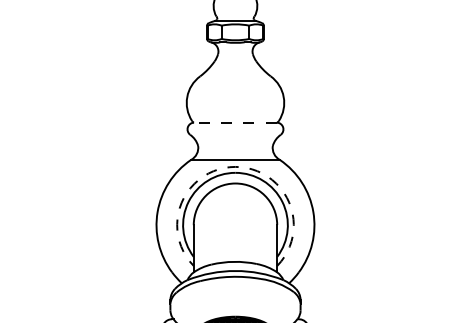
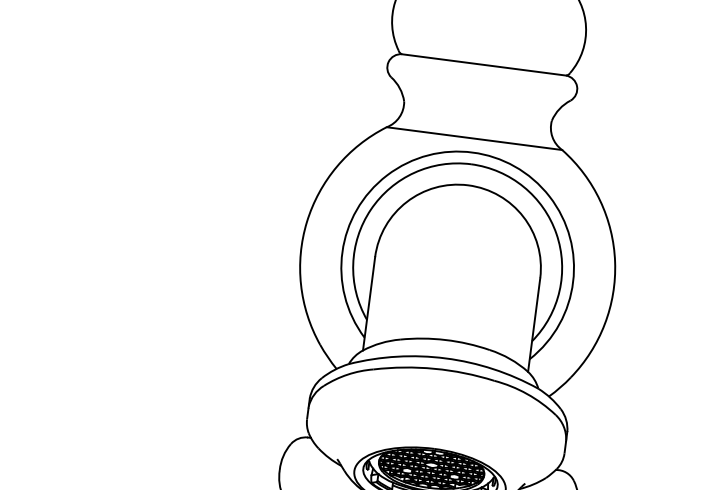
line: (235, 122) -> (484, 64), dashed -> solid
arc: (235, 166) -> (472, 151), dashed -> solid

